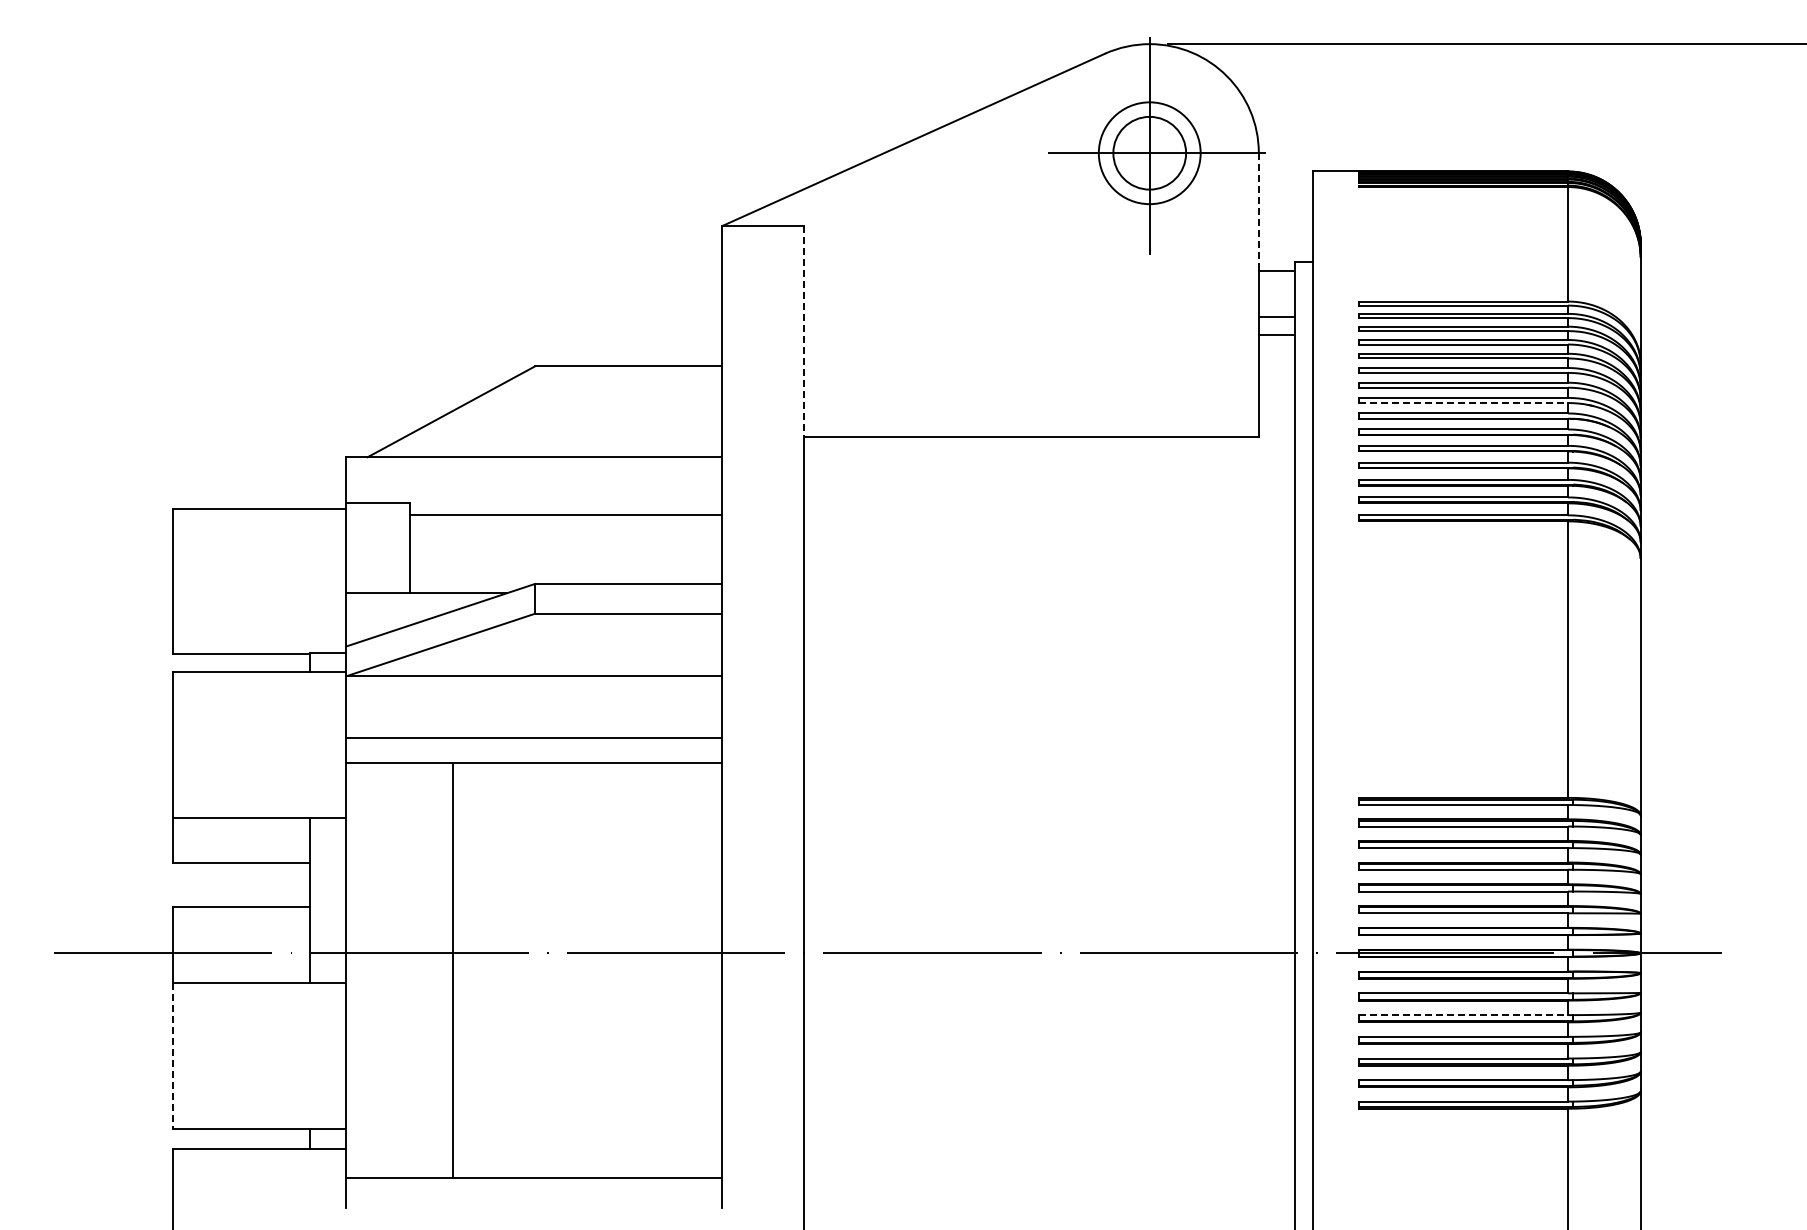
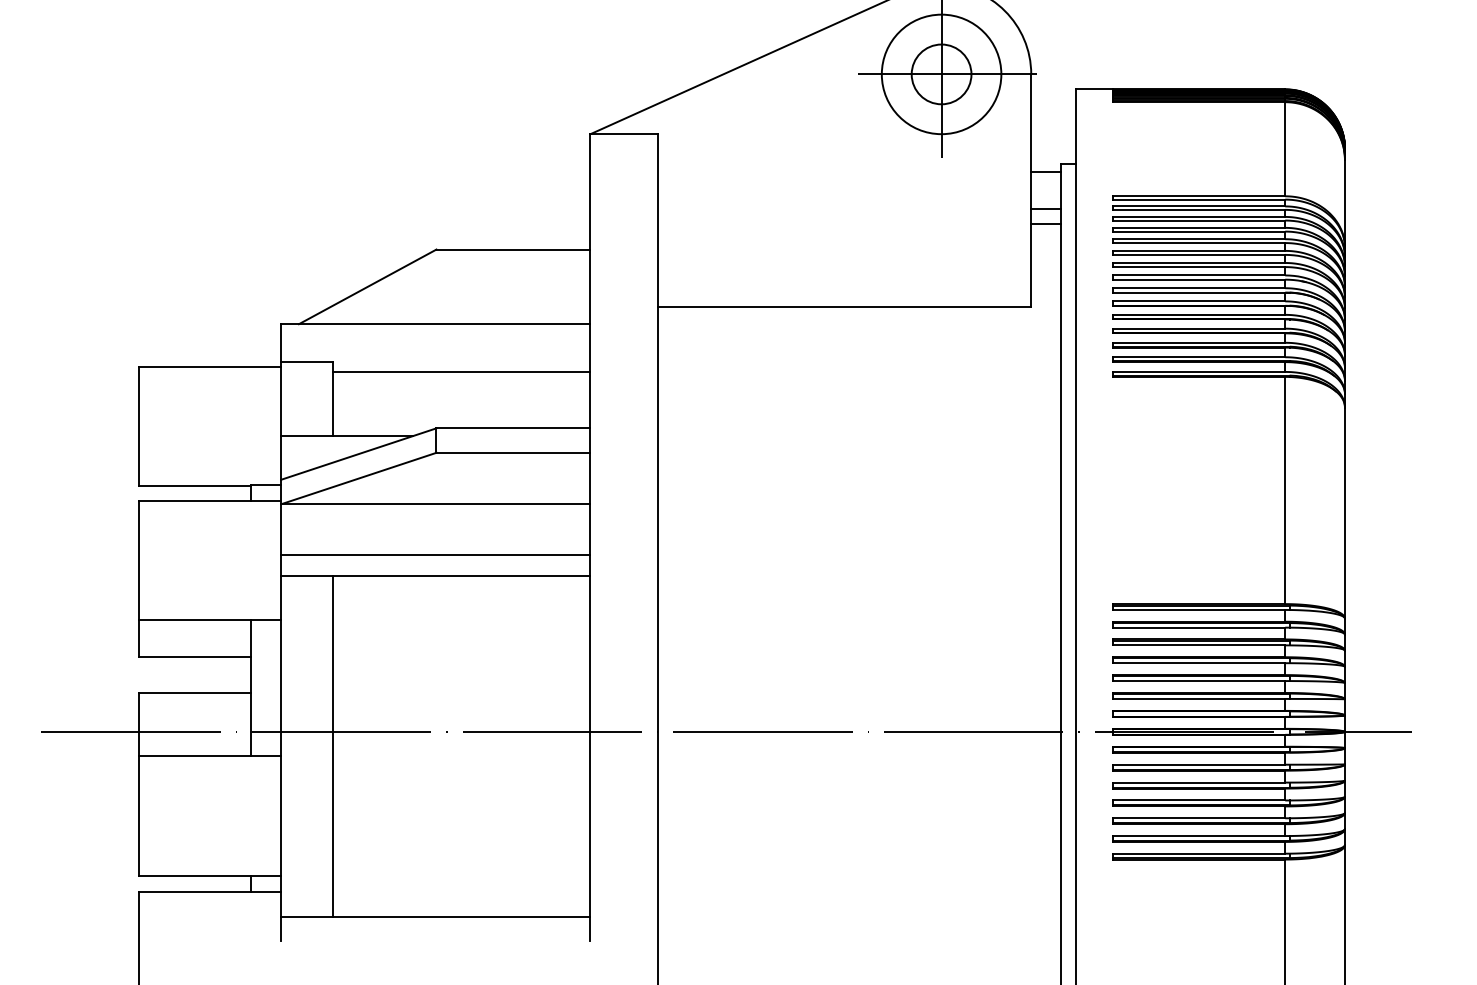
circle: (1149, 152) -> (941, 73), size x1.43
line: (1258, 212) -> (1030, 123), dashed -> solid
line: (804, 331) -> (657, 220), dashed -> solid
line: (1463, 403) -> (1199, 280), dashed -> solid
line: (452, 970) -> (333, 745), moved
line: (1463, 1015) -> (1199, 782), dashed -> solid
line: (173, 1056) -> (139, 816), dashed -> solid

